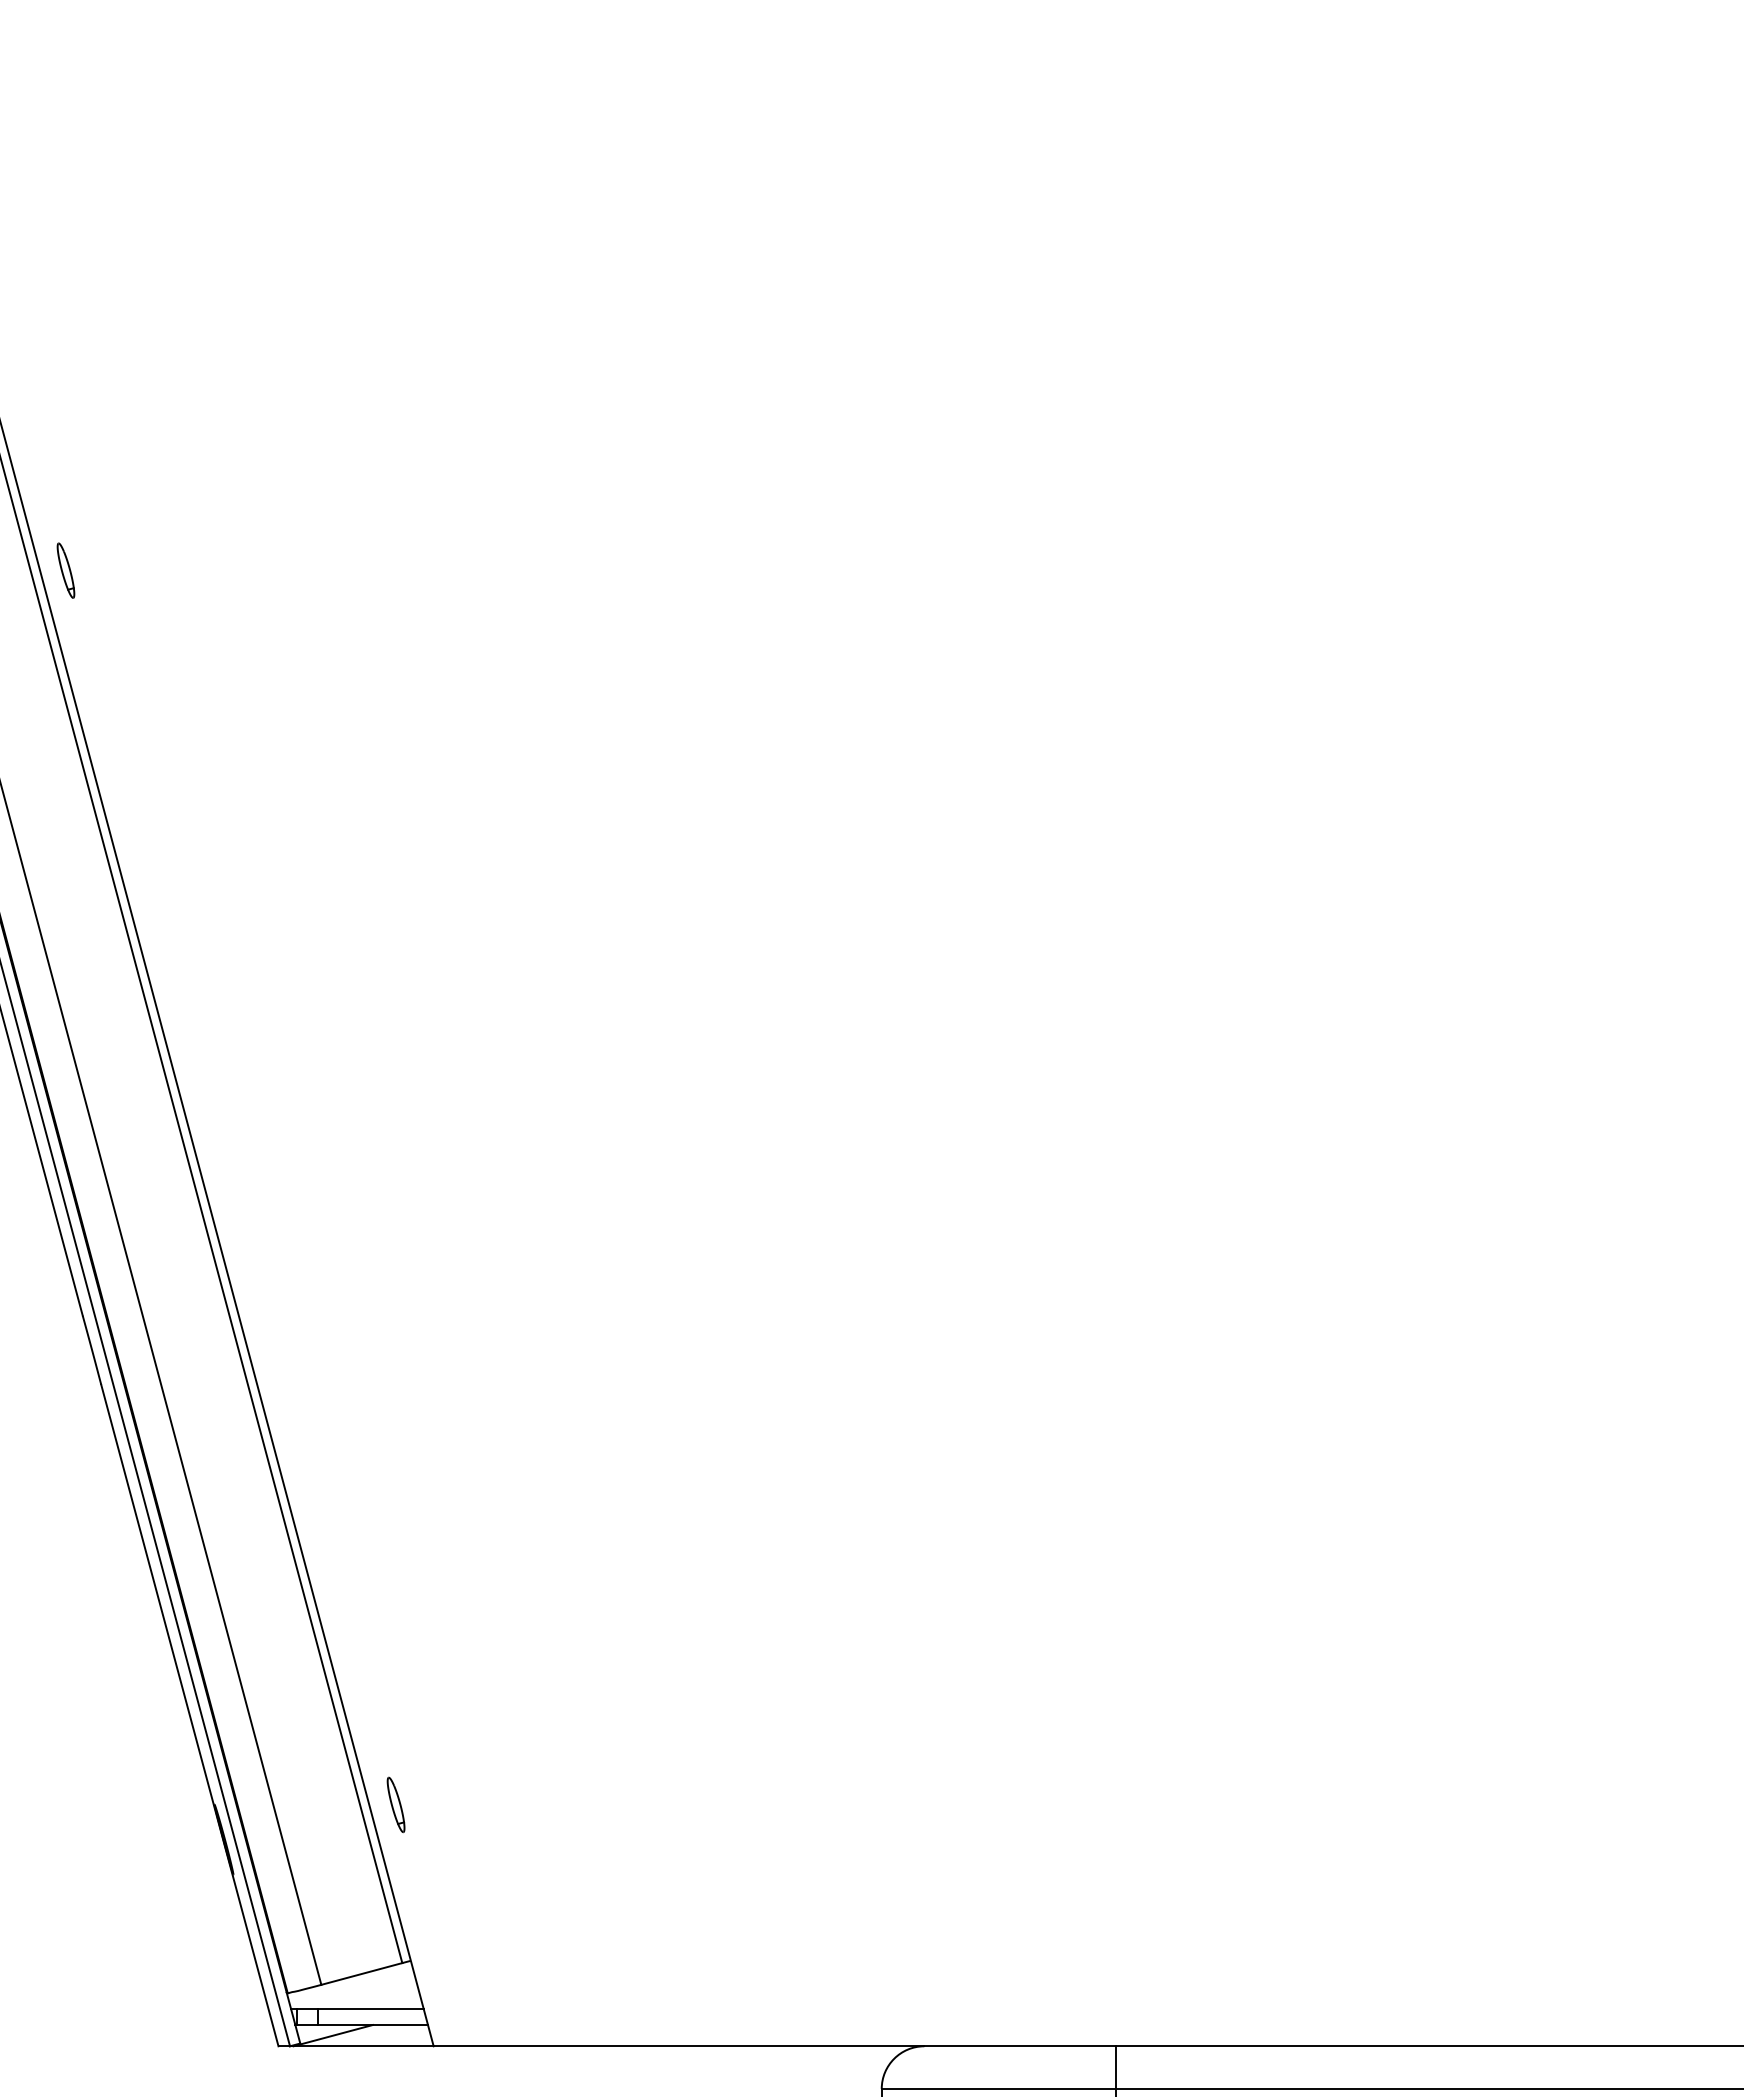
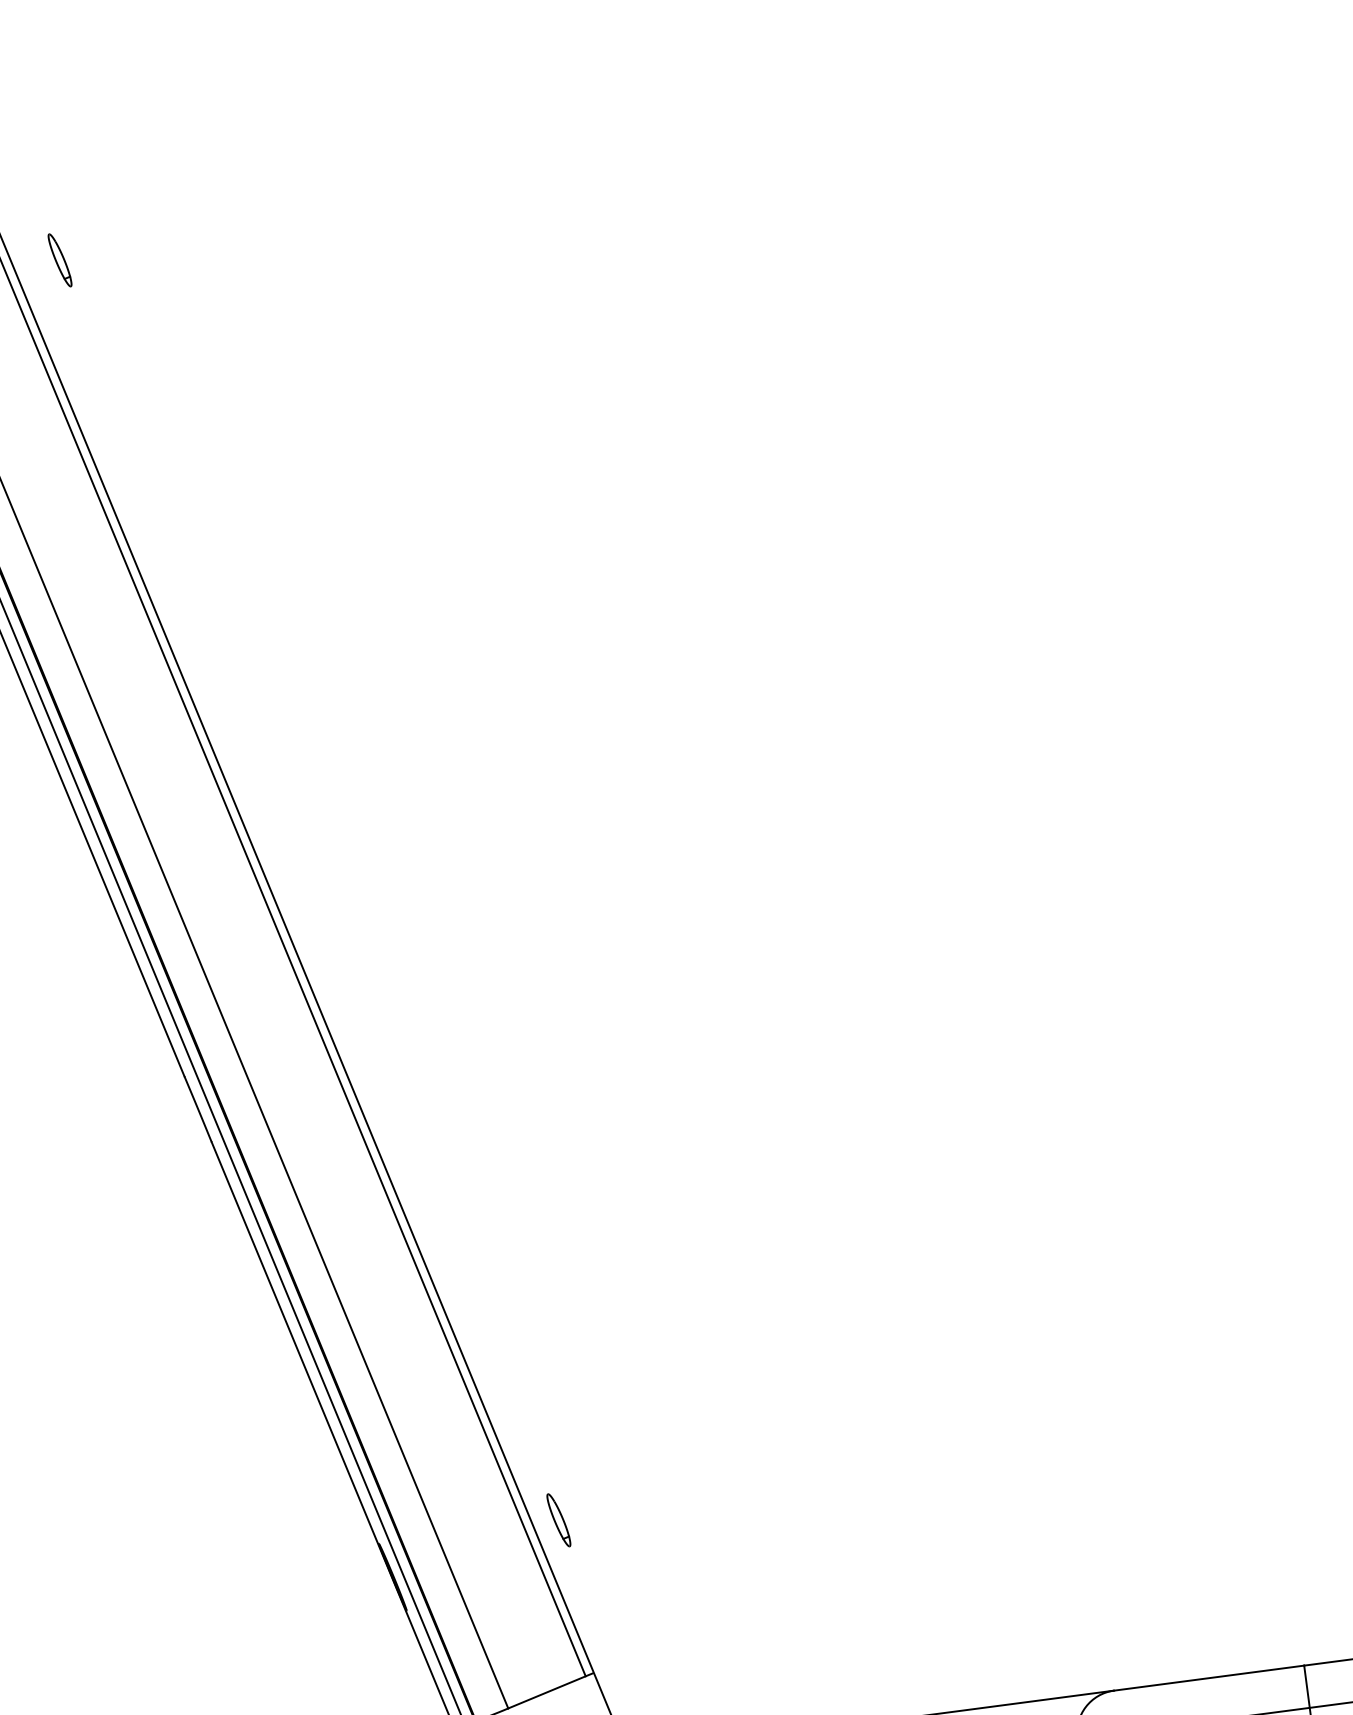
part: (65, 570) -> (59, 260), moved

